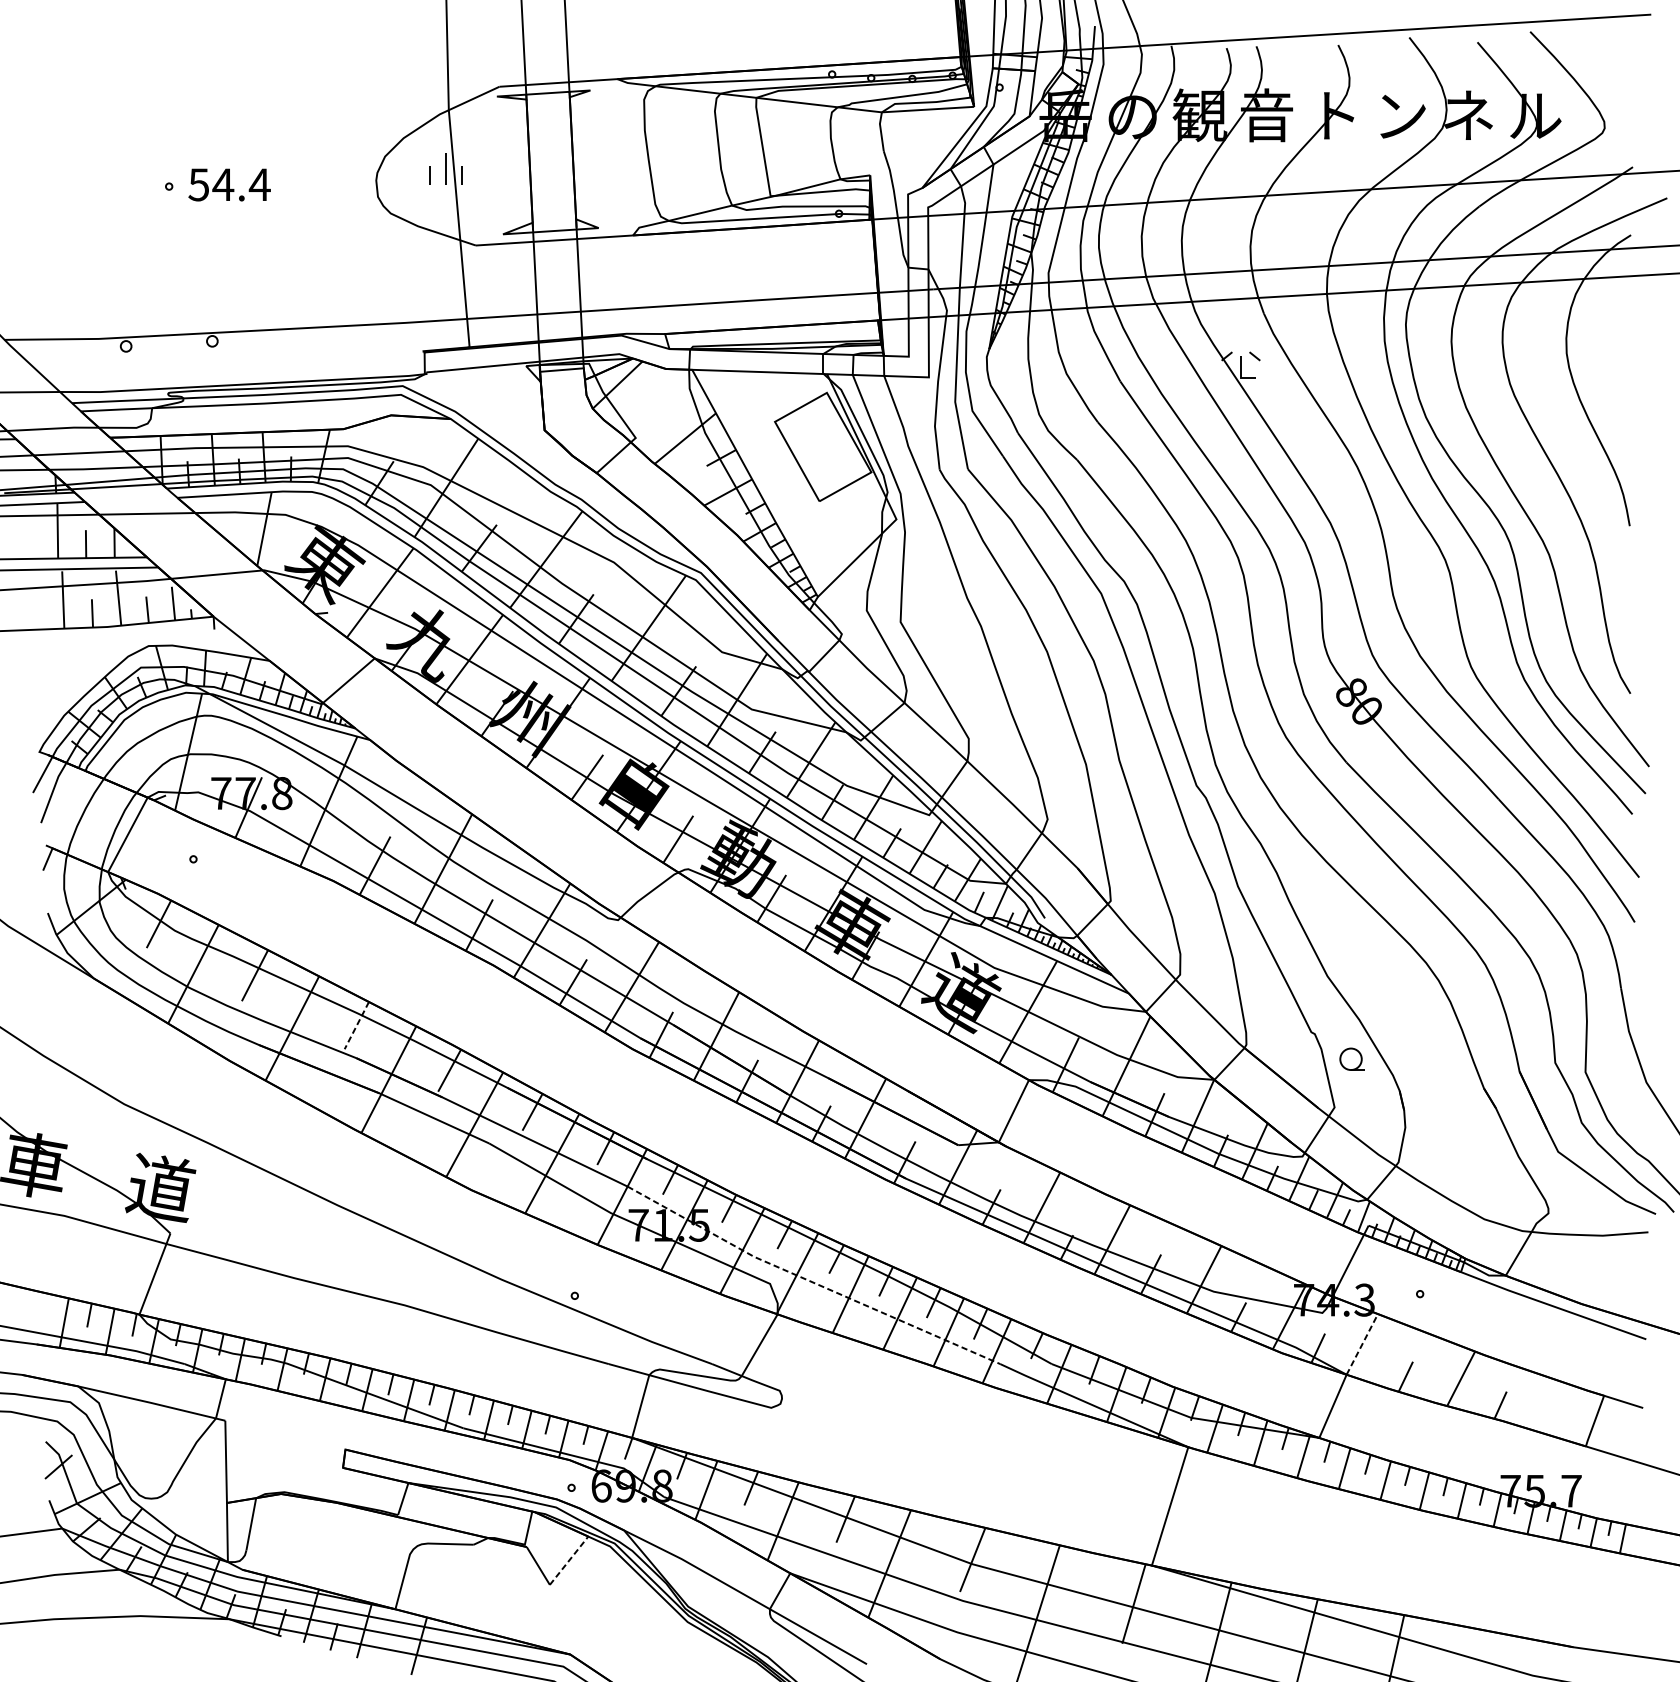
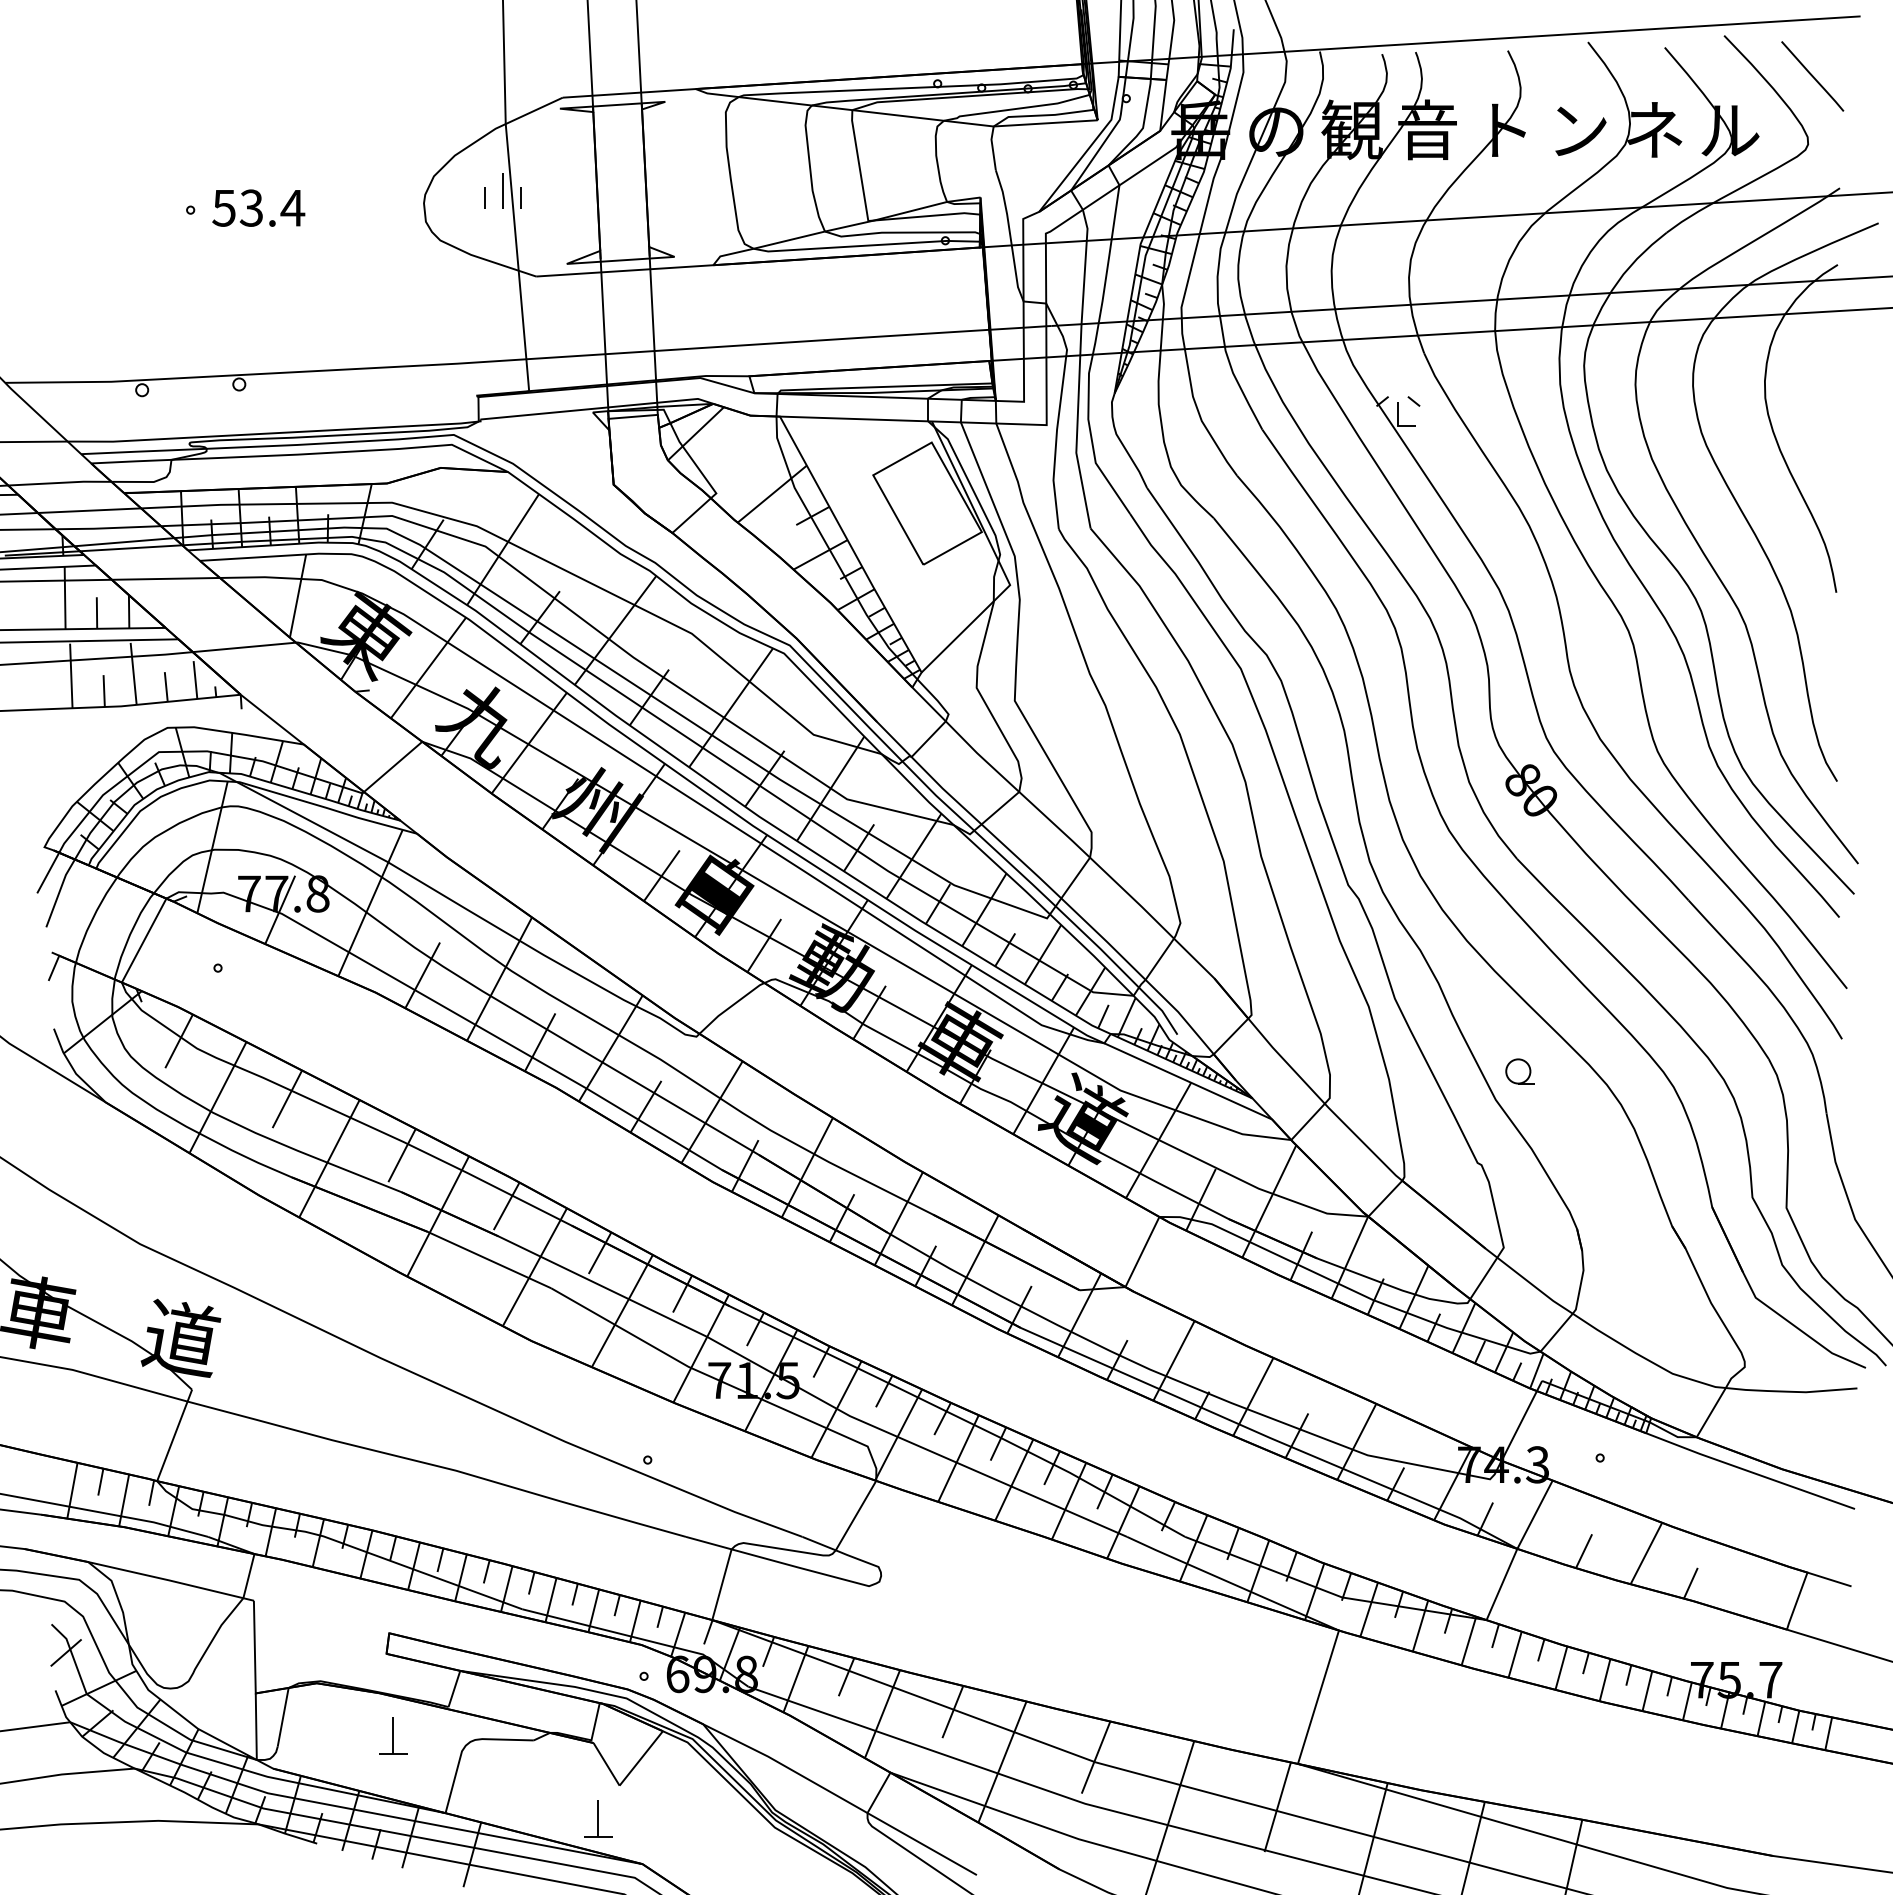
line: (1608, 67) -> (1812, 76), added
text: (223, 184) -> (251, 207), 54.4 -> 53.4
line: (357, 1025) -> (402, 1155), dashed -> solid
part: (1352, 1059) -> (1519, 1071), moved
line: (810, 1281) -> (913, 1443), dashed -> solid
line: (1362, 1344) -> (1535, 1514), dashed -> solid
part: (349, 1540) -> (393, 1735), added
line: (569, 1560) -> (641, 1758), dashed -> solid
part: (531, 1614) -> (598, 1818), added

